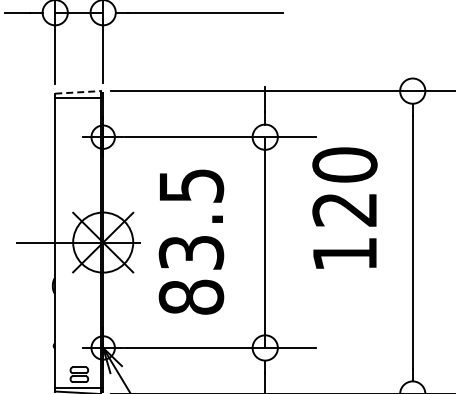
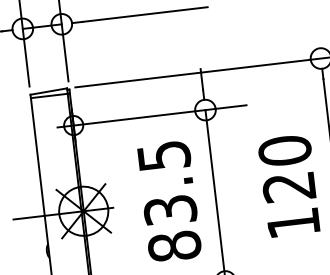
line: (77, 92) -> (48, 91), dashed -> solid
text: (344, 207) -> (288, 185), moved
text: (191, 241) -> (169, 201), moved

